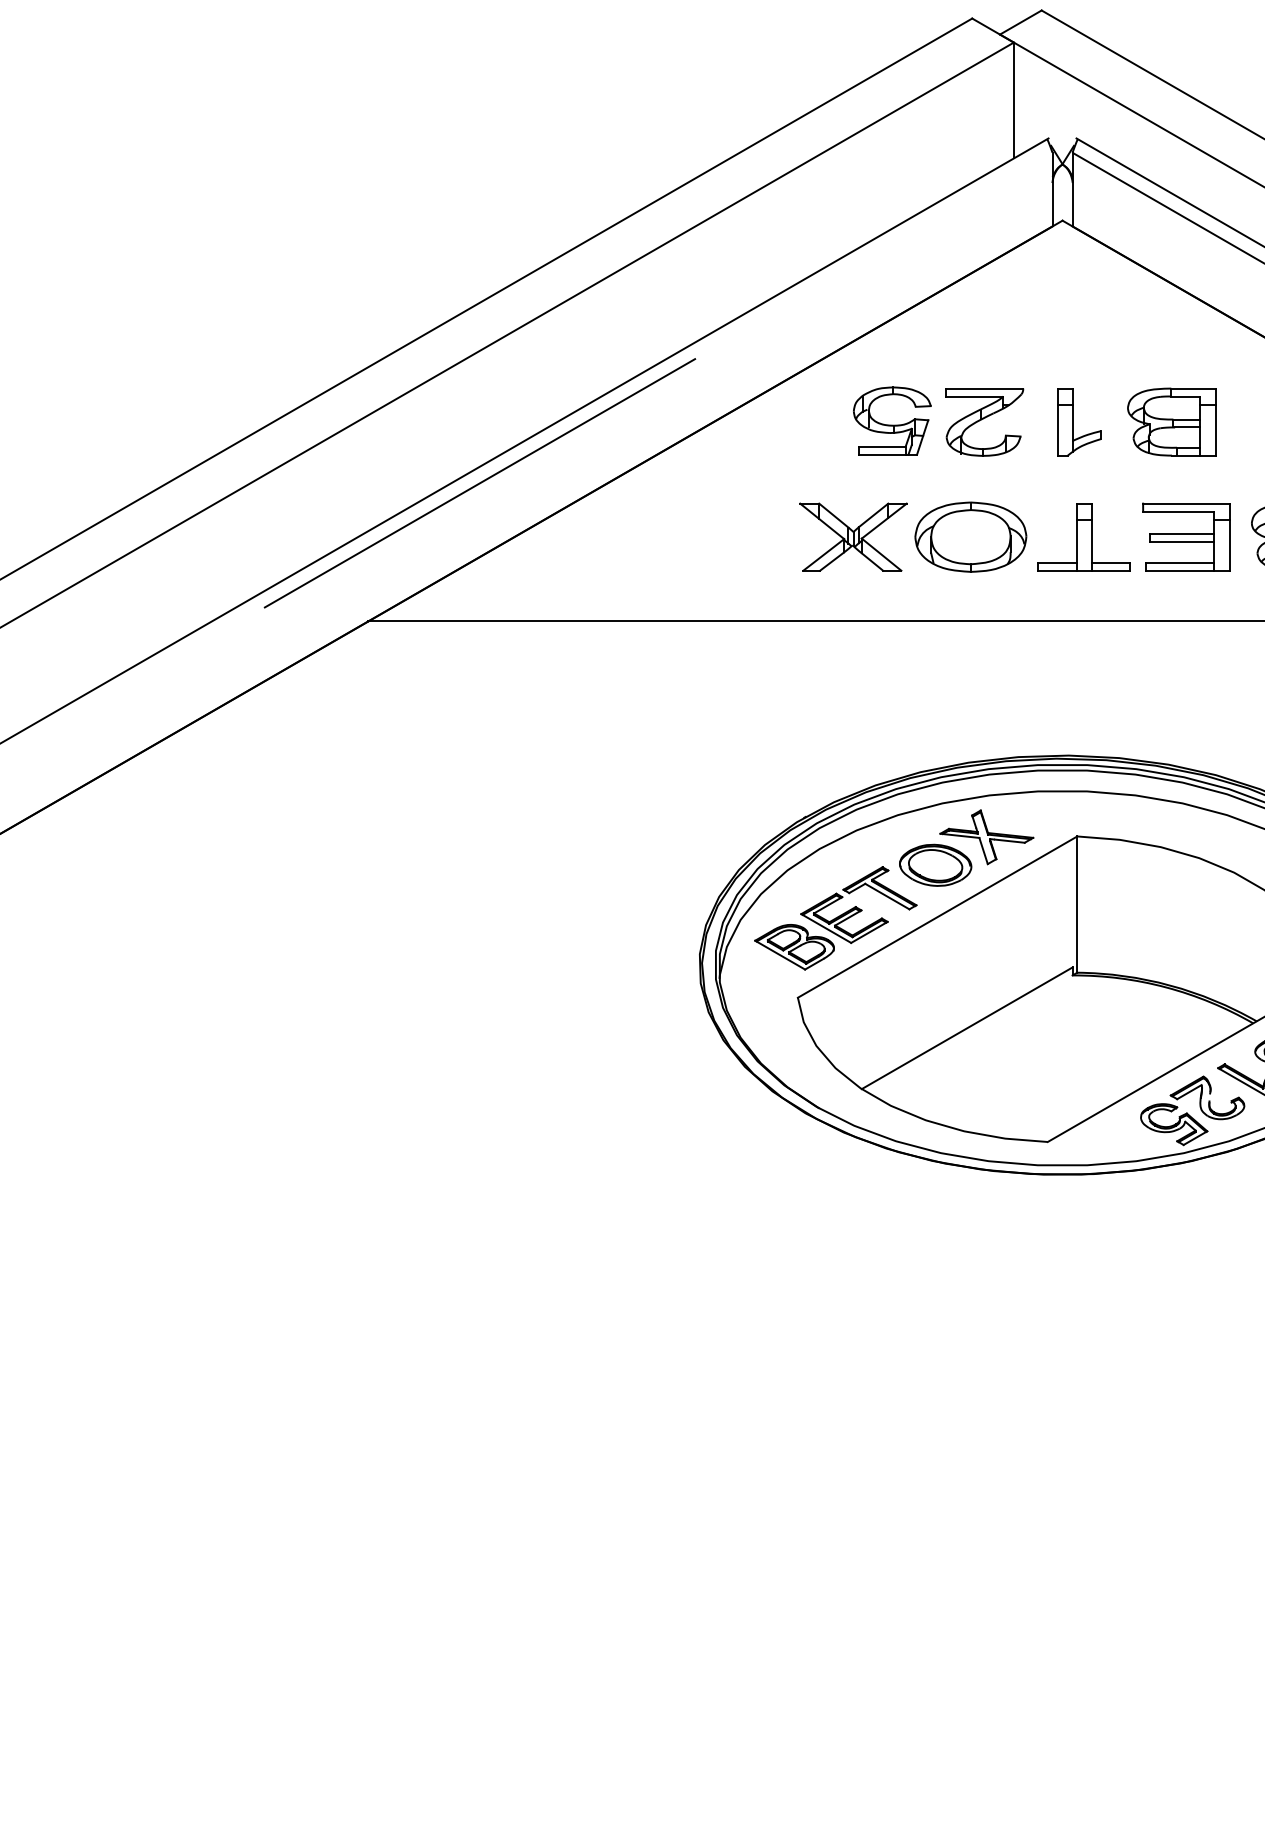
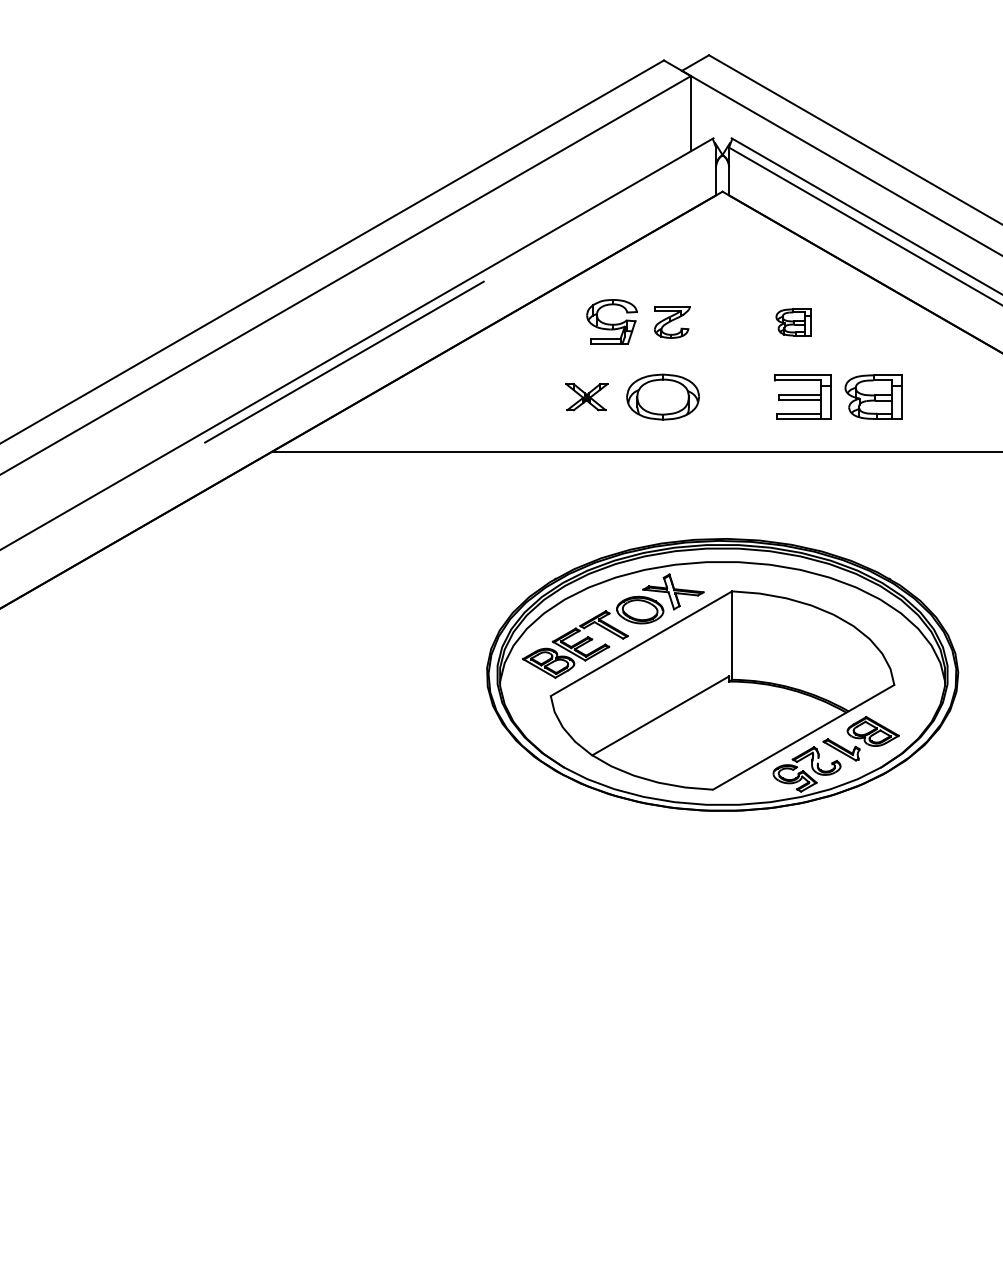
part: (983, 422) -> (671, 322), size x0.7
part: (1079, 422) -> (733, 322), removed
part: (1171, 422) -> (793, 322), size x0.6
part: (852, 536) -> (586, 396), size x0.6
part: (1083, 536) -> (736, 396), removed

